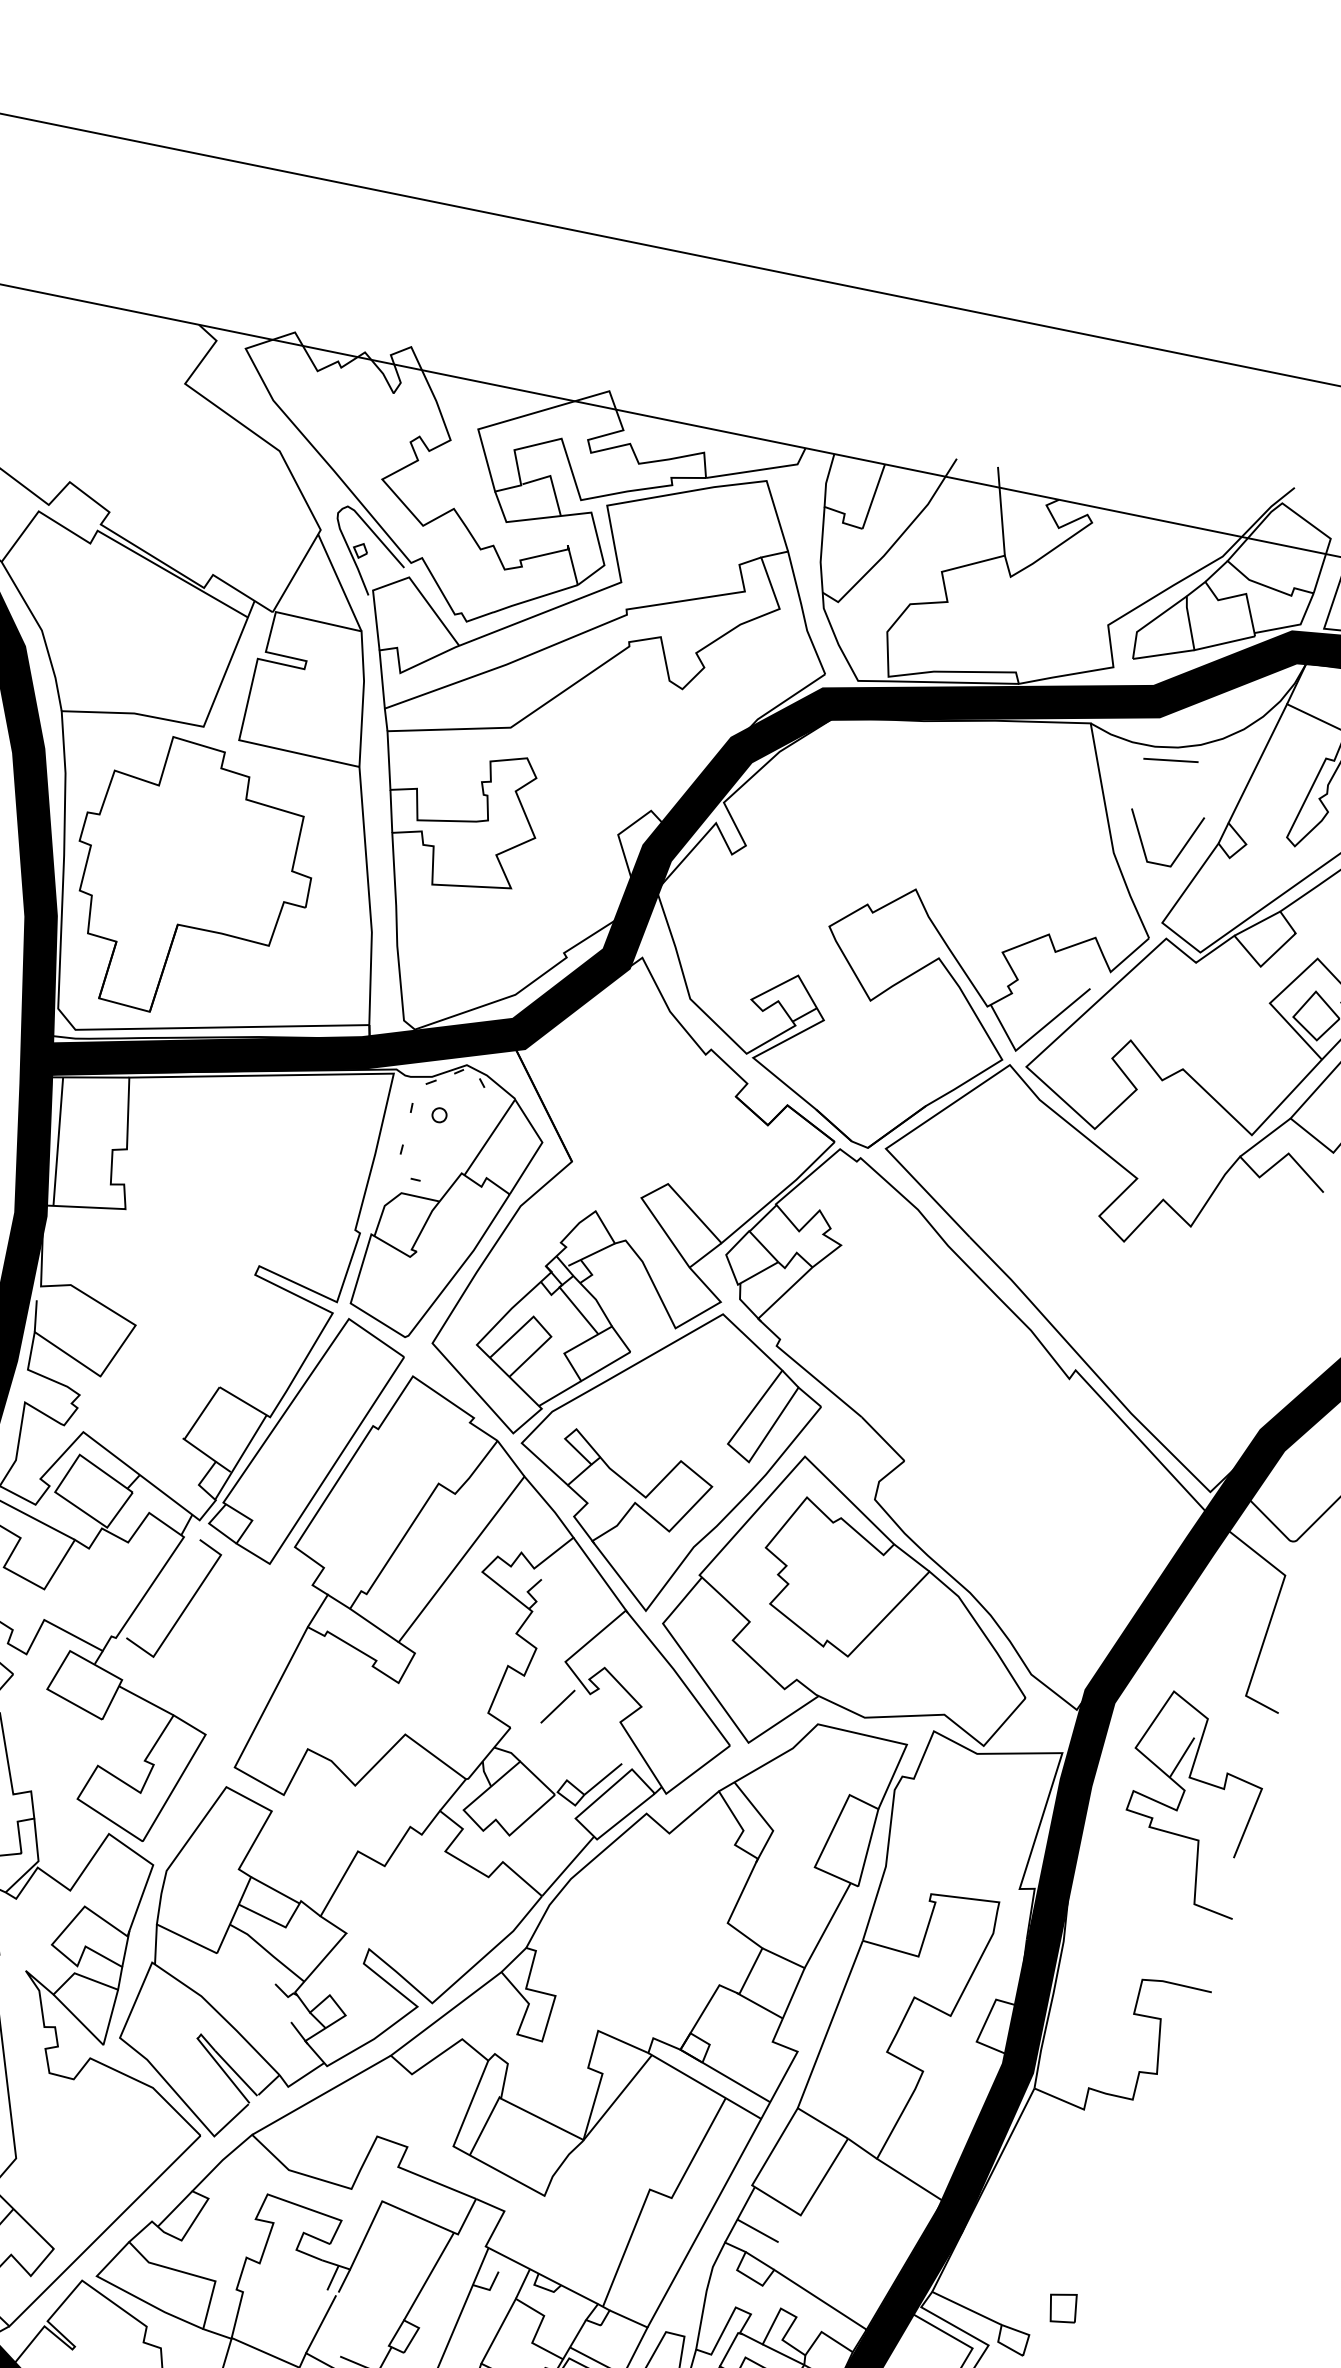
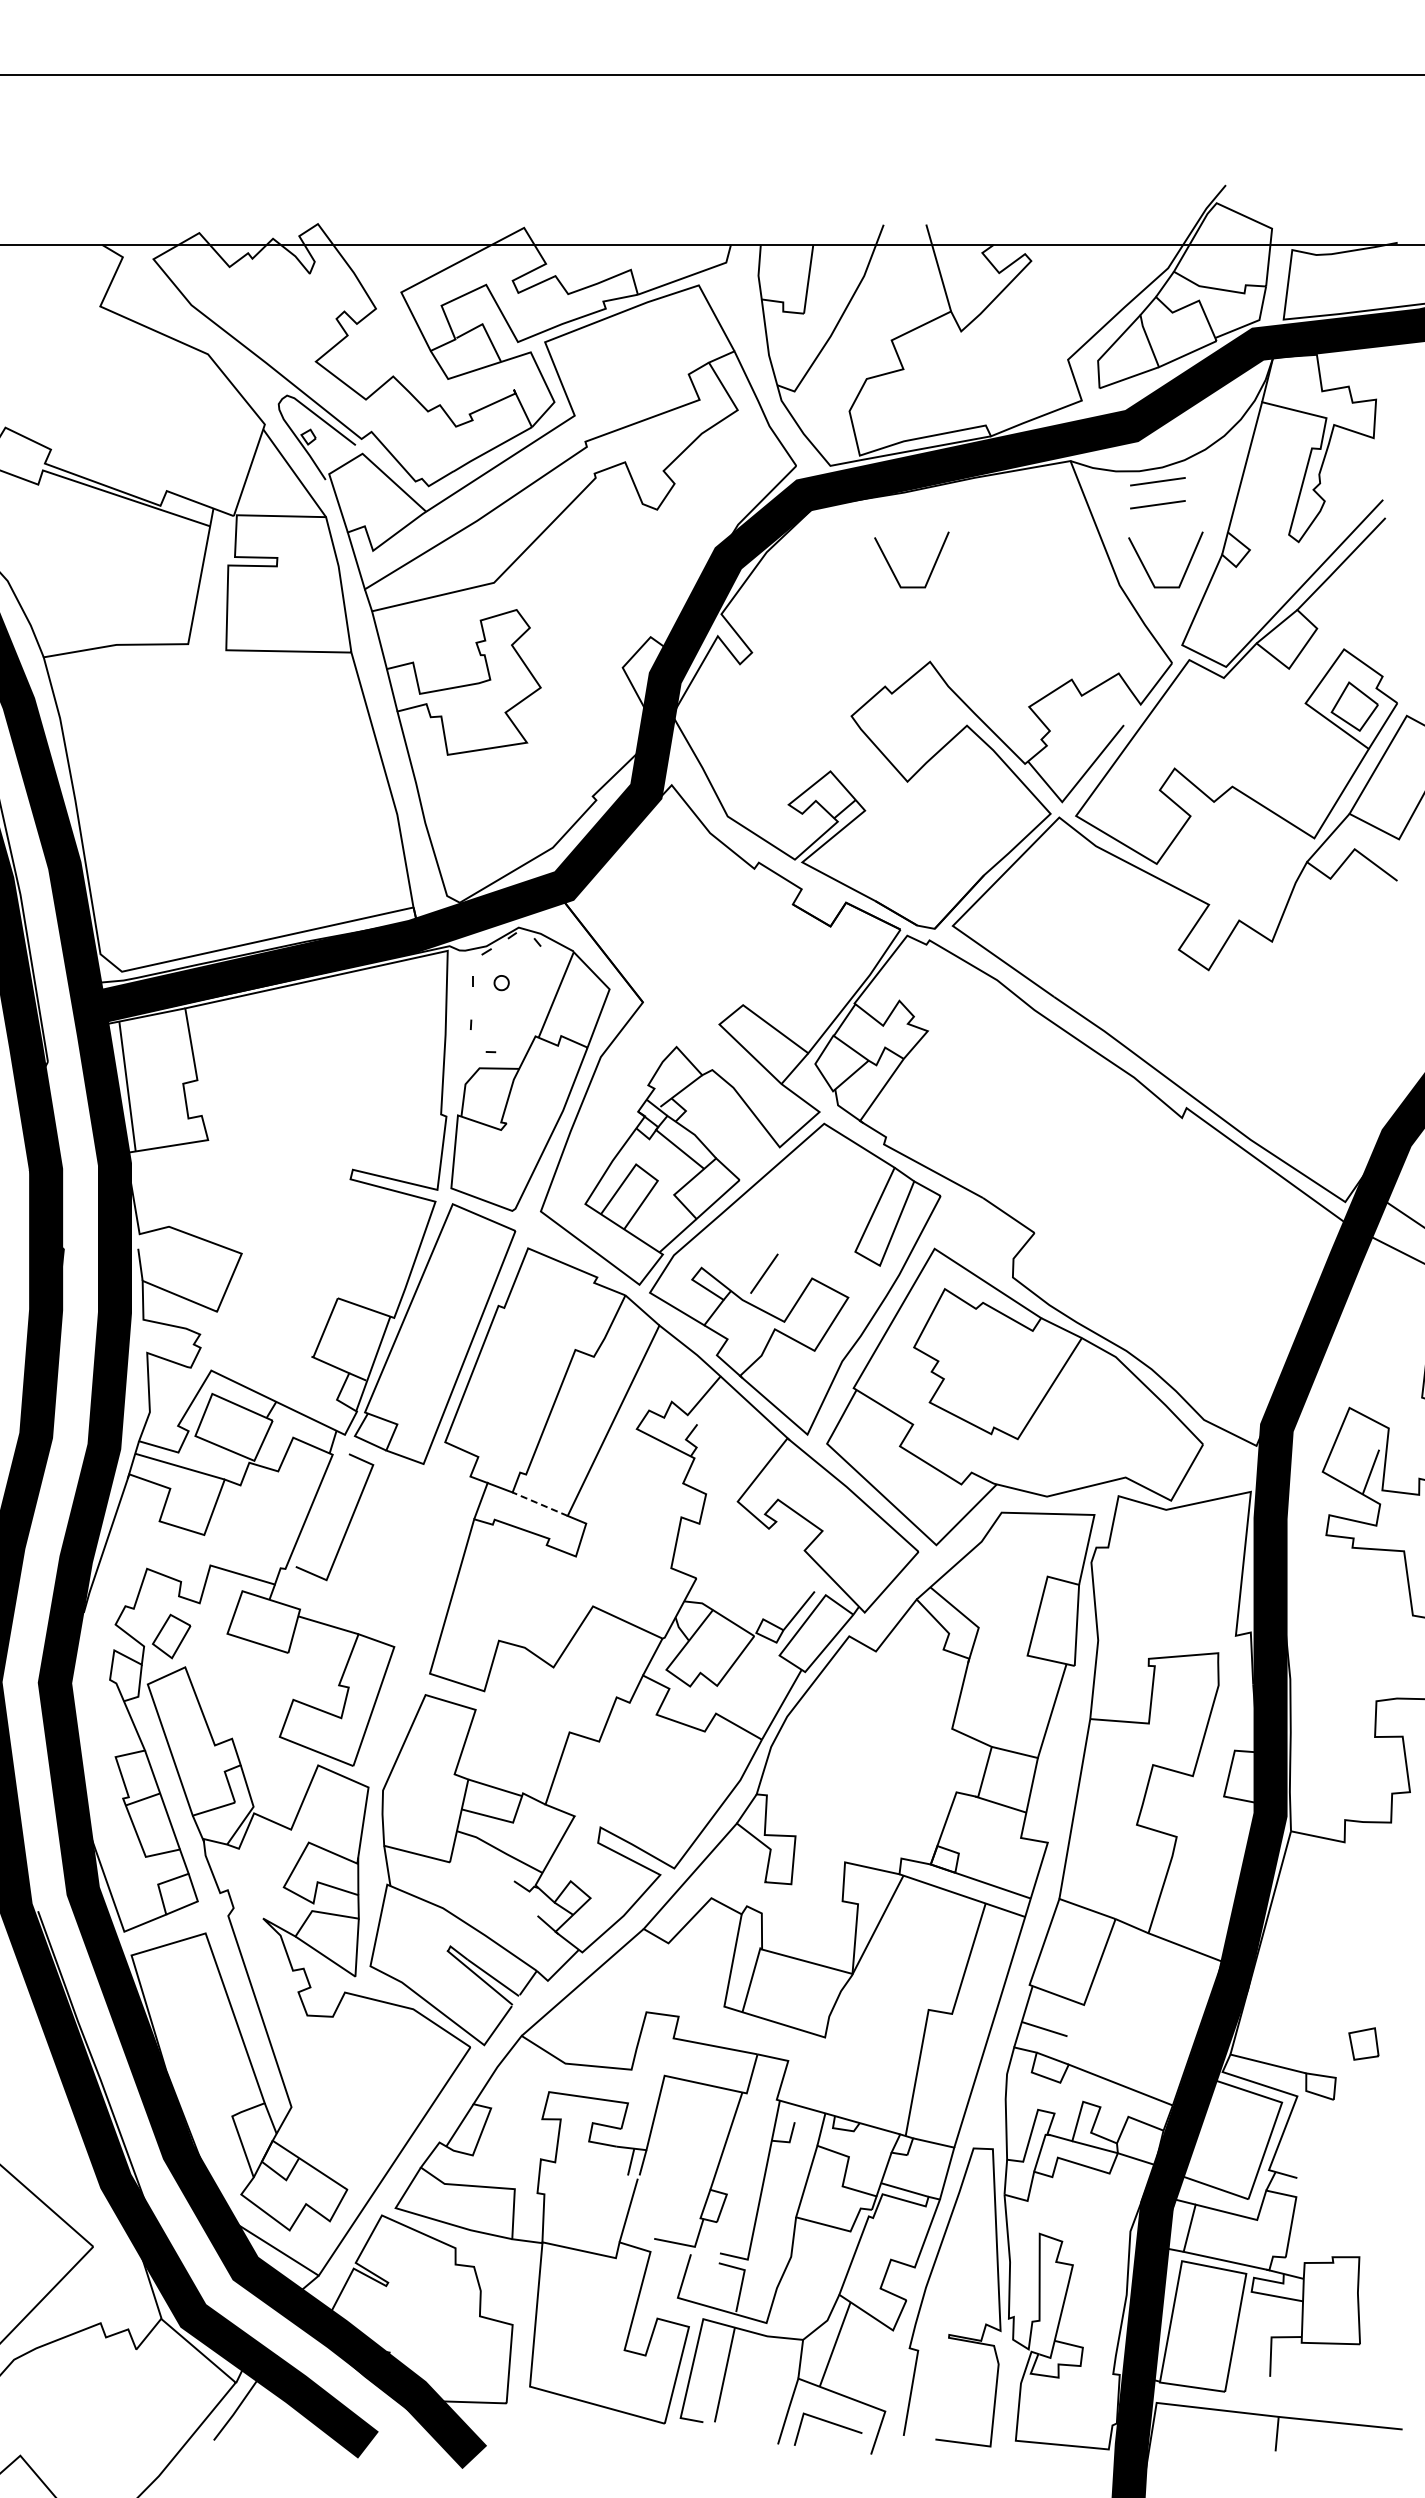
line: (1166, 782) -> (1157, 504), added
line: (897, 793) -> (892, 569), added
part: (191, 880) -> (207, 799), removed
line: (374, 1625) -> (540, 1504), solid -> dashed
line: (558, 1706) -> (764, 1273), moved

